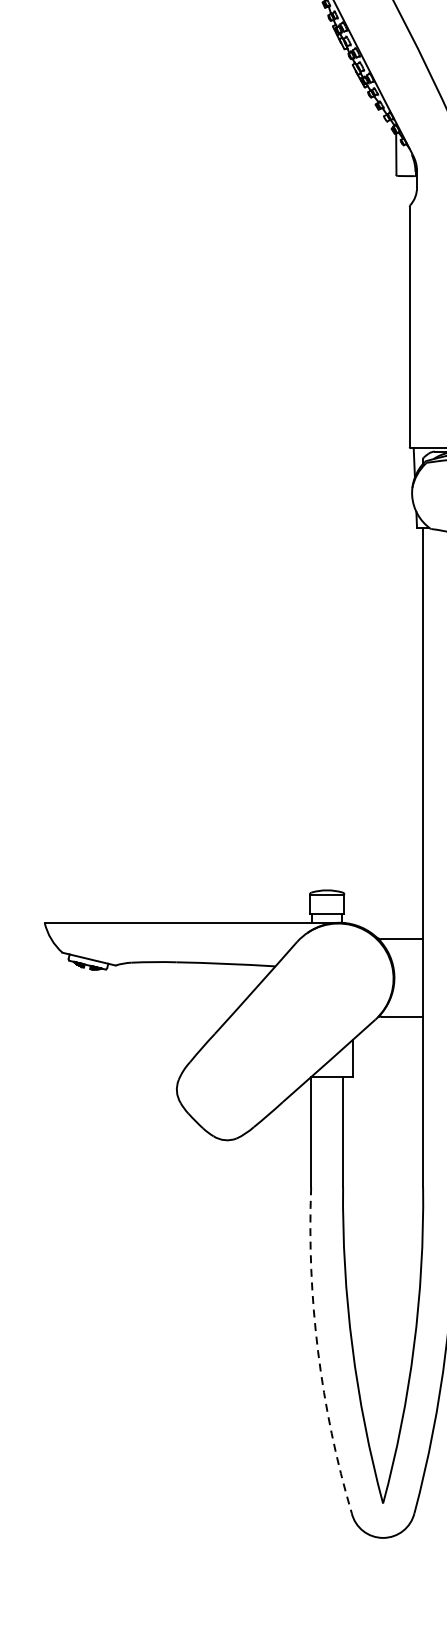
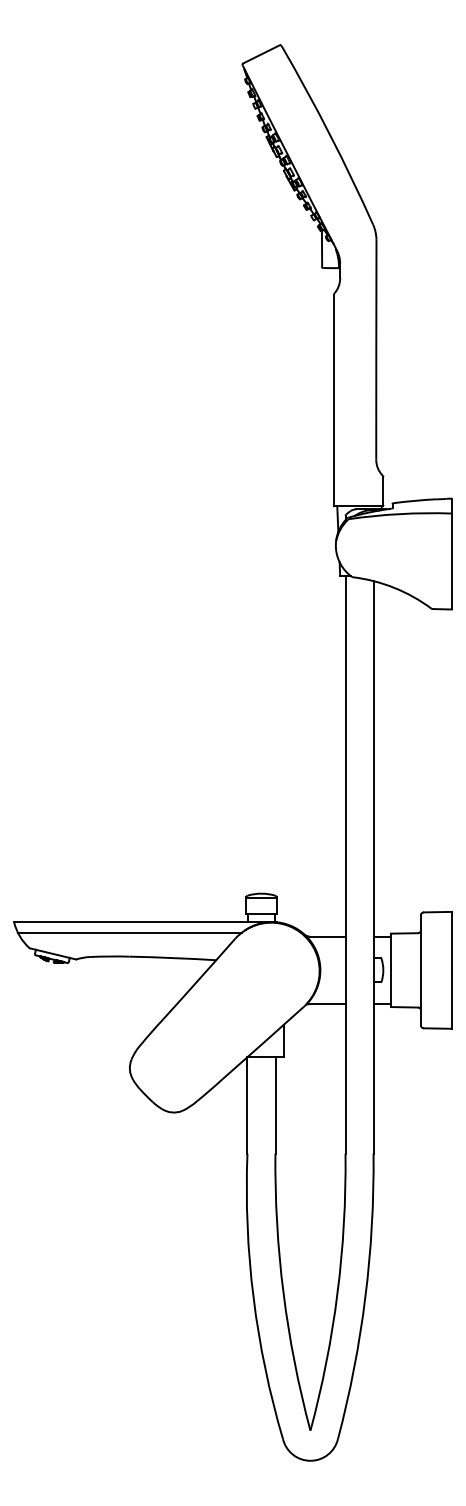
line: (176, 934) -> (129, 932), added
arc: (318, 1351) -> (253, 1297), dashed -> solid

